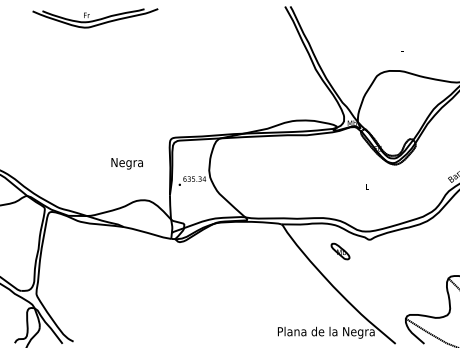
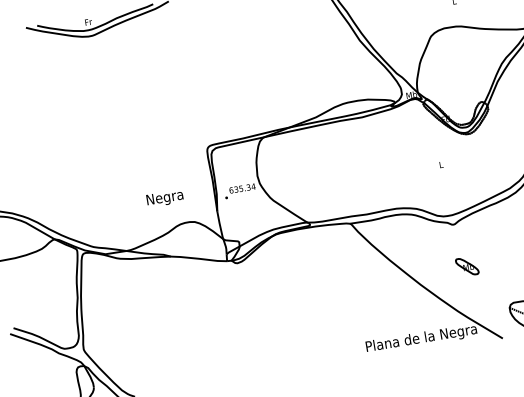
text: (126, 163) -> (164, 198), moved
part: (340, 251) -> (467, 266), moved

